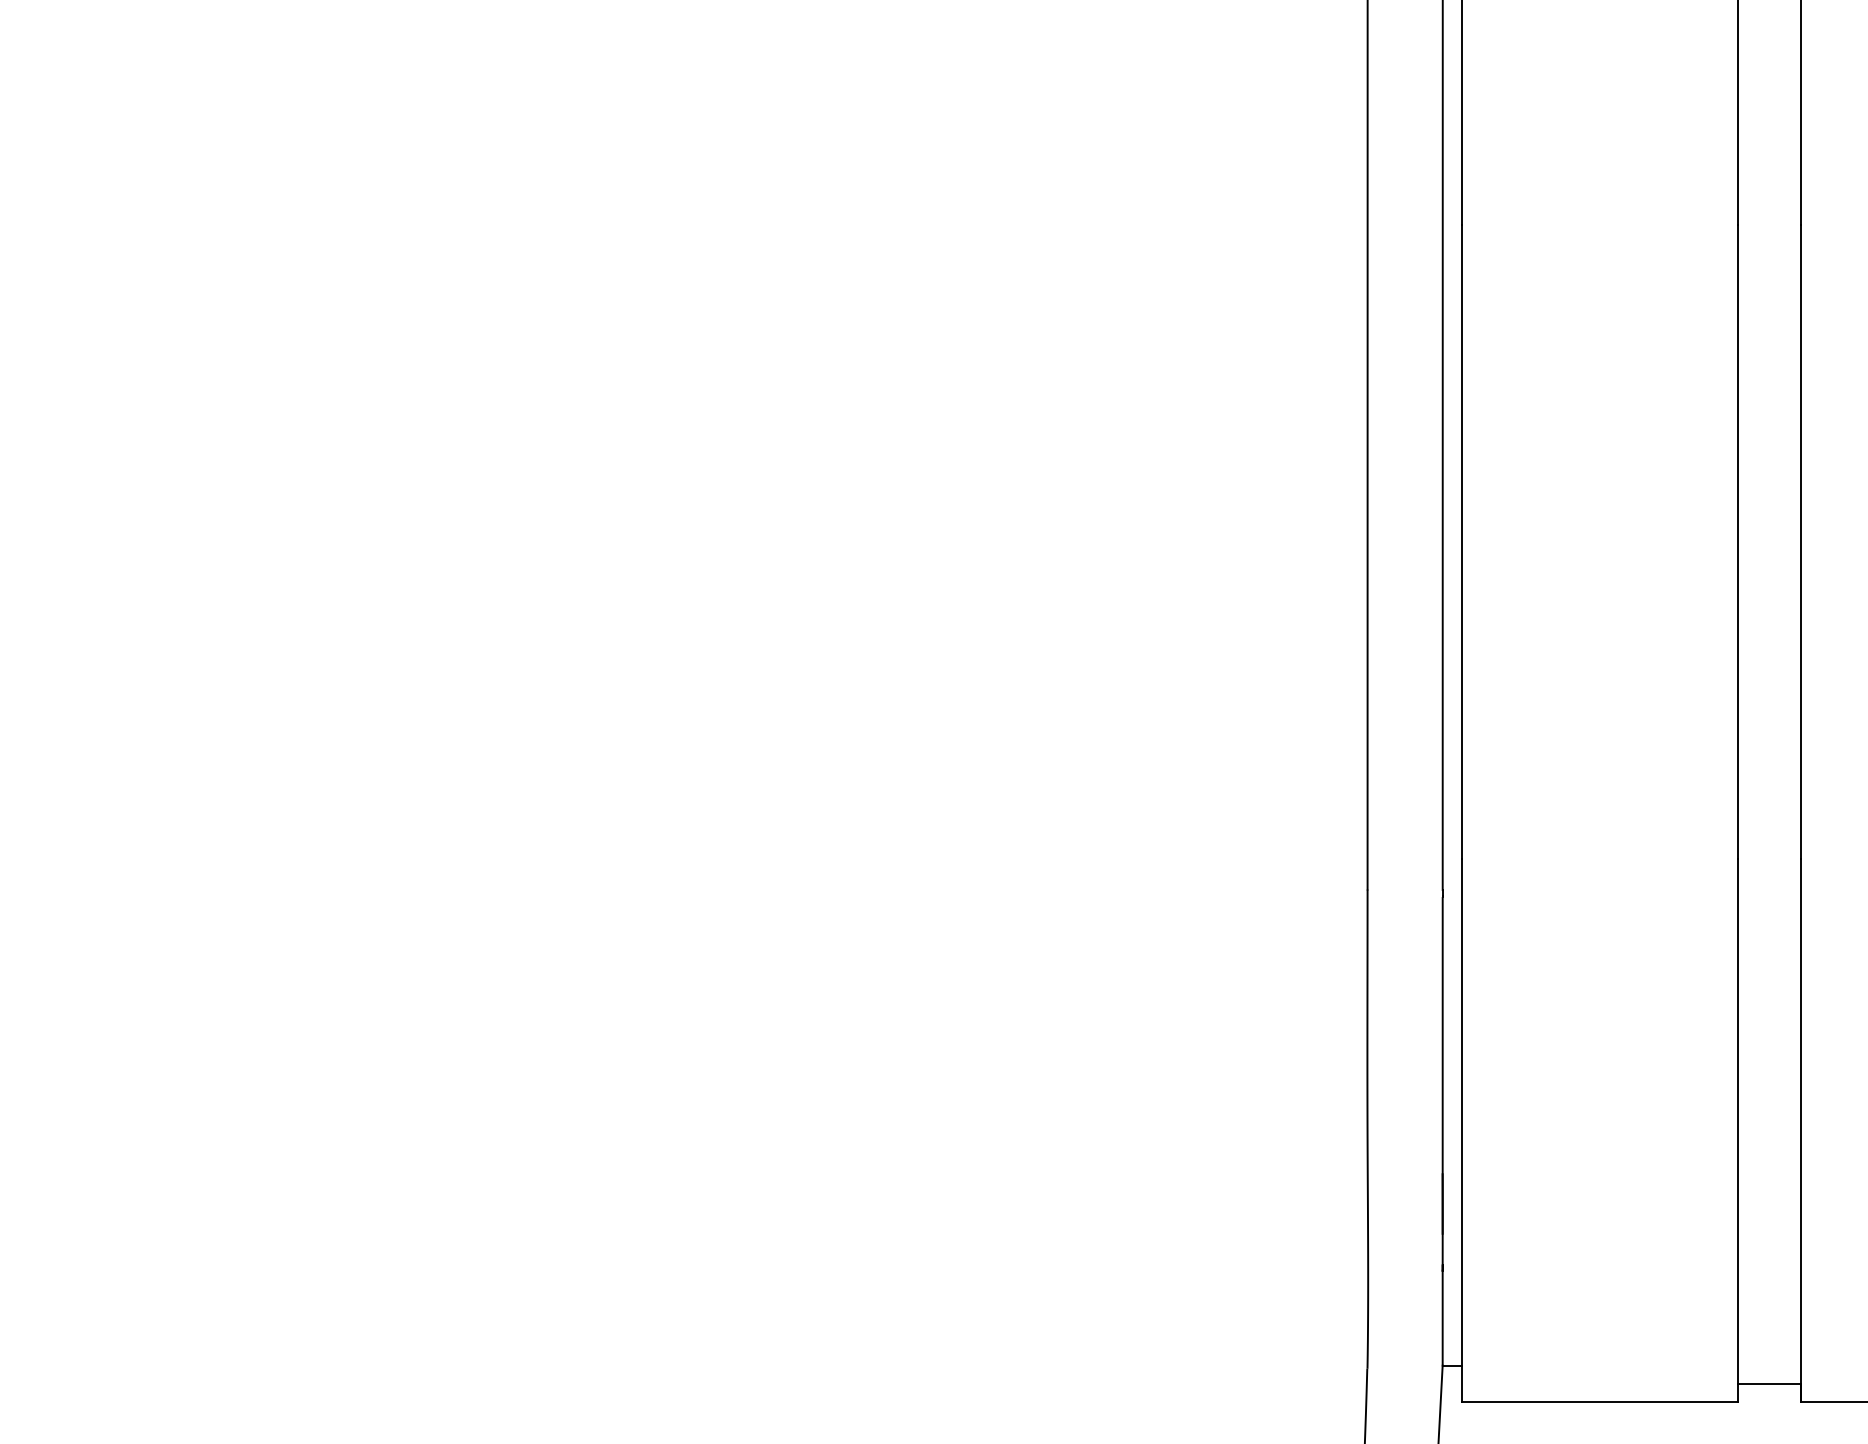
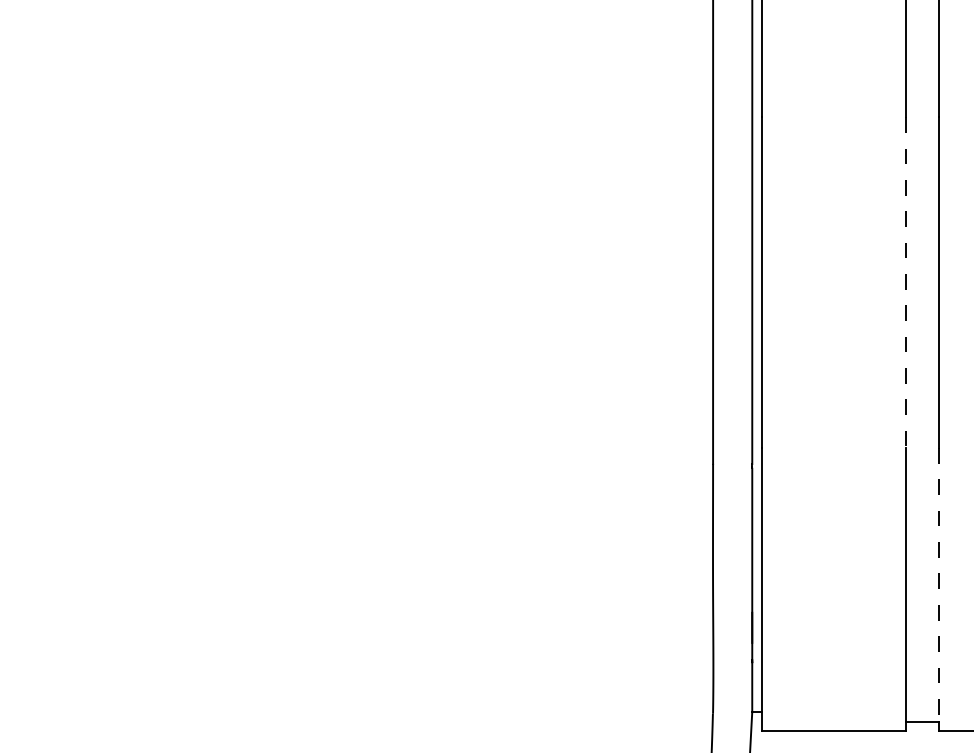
line: (1738, 543) -> (906, 283), solid -> dashed
line: (1801, 1132) -> (939, 590), solid -> dashed

